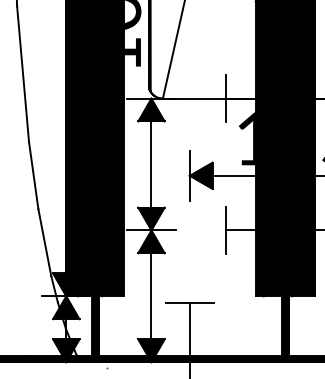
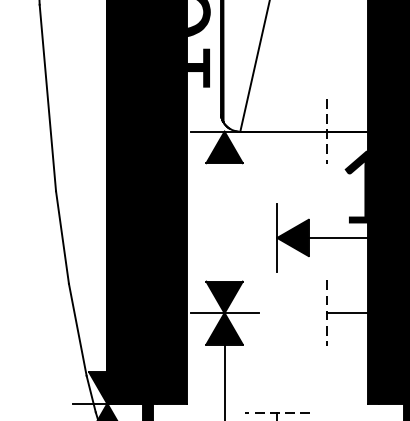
line: (226, 98) -> (327, 131), solid -> dashed
line: (151, 164) -> (224, 222), removed
line: (226, 230) -> (327, 313), solid -> dashed
line: (189, 302) -> (276, 412), solid -> dashed

